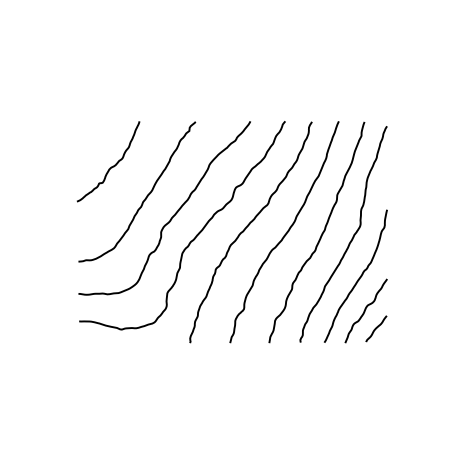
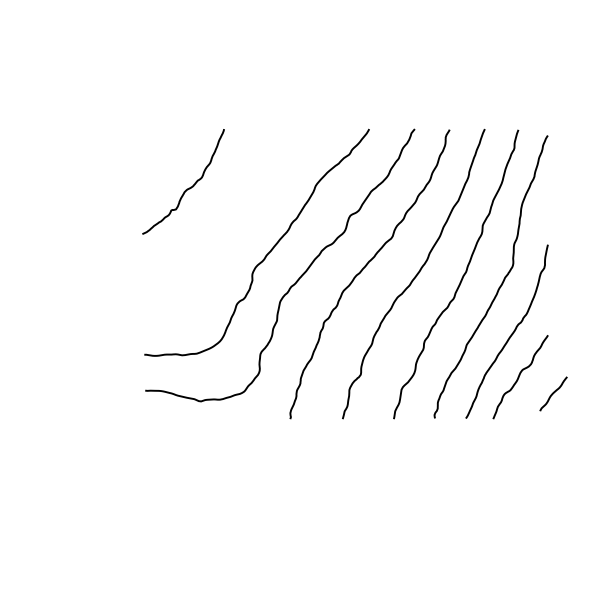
curve: (146, 195) -> (233, 226), removed
curve: (376, 328) -> (553, 393), moved

